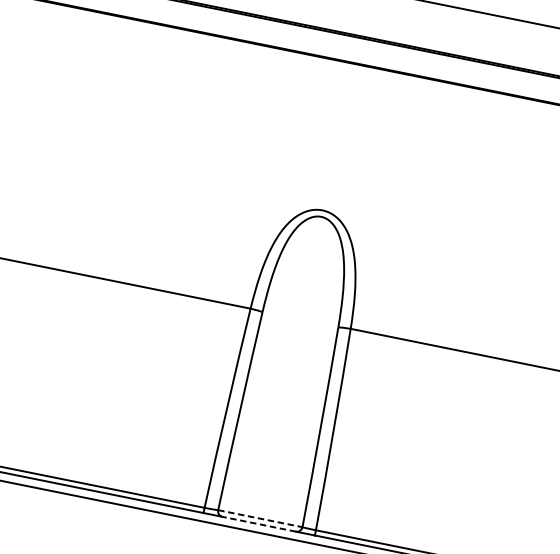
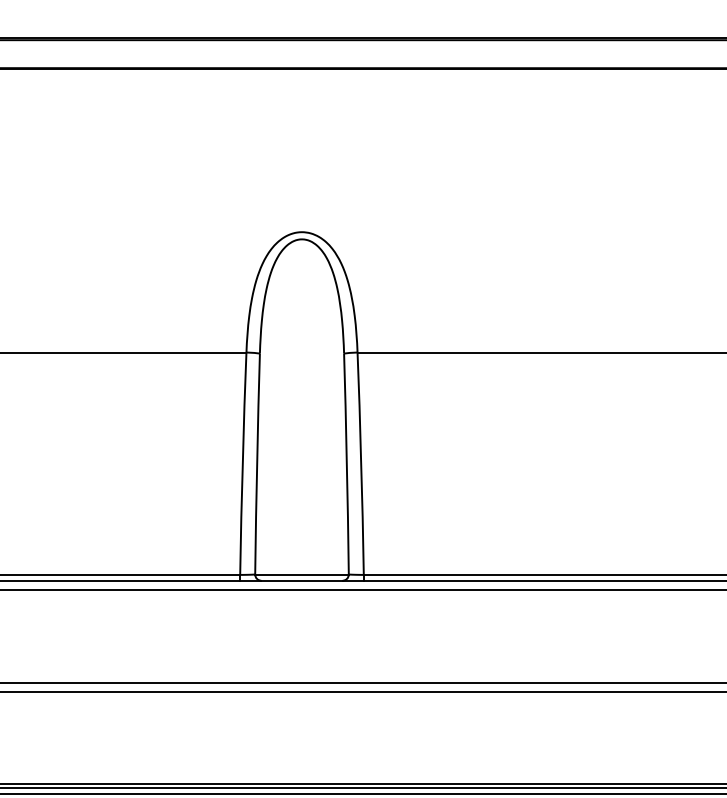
line: (260, 518) -> (302, 574), dashed -> solid
line: (259, 524) -> (302, 580), dashed -> solid

